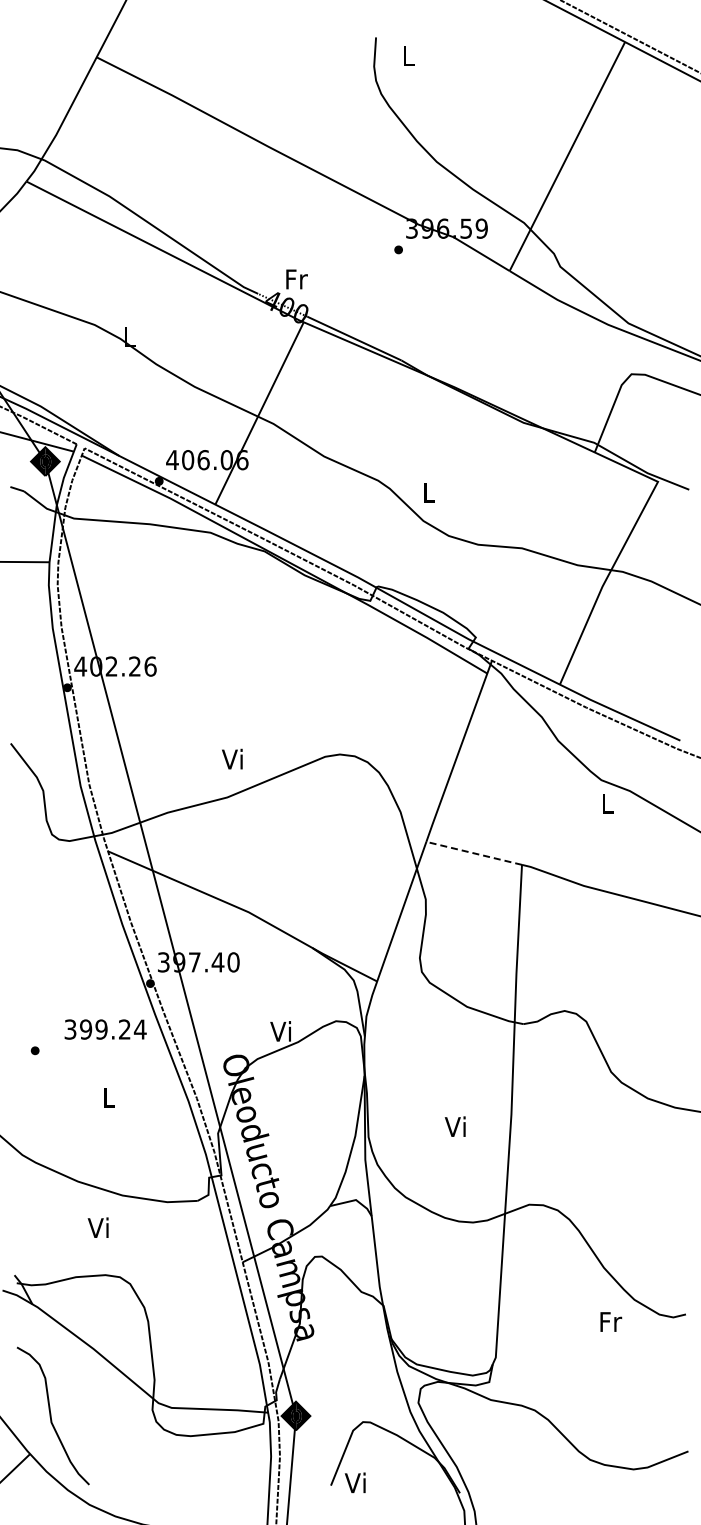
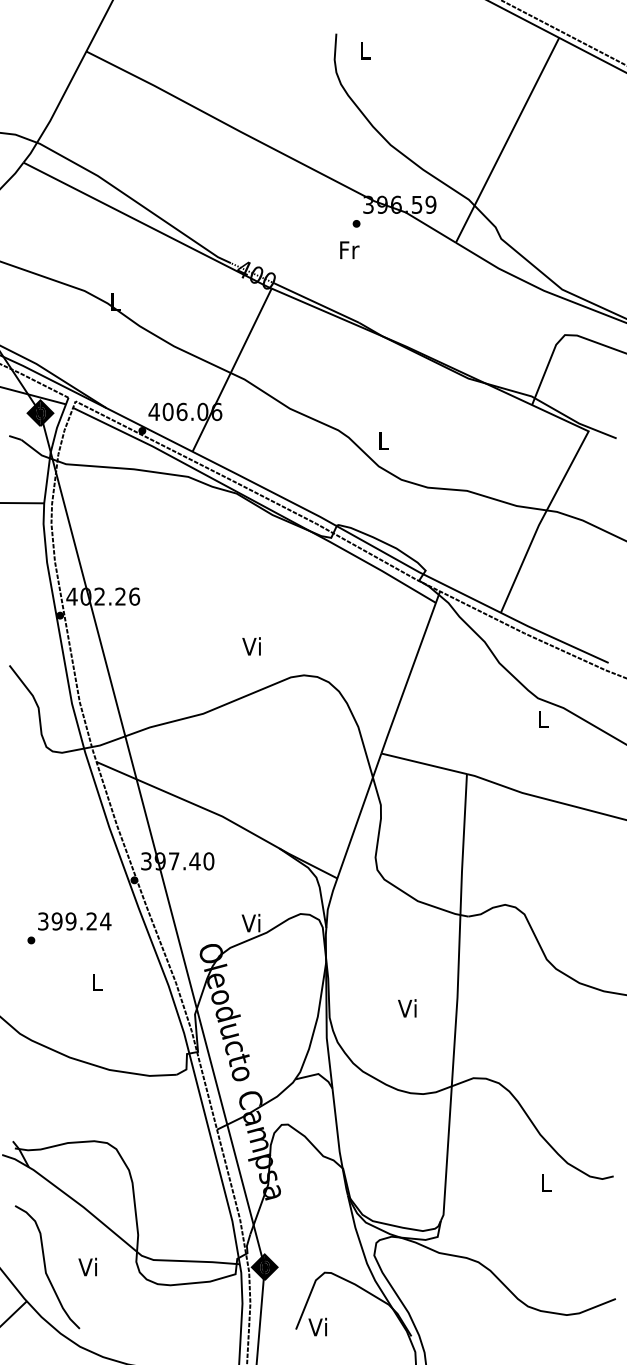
text: (296, 279) -> (349, 250), moved
text: (232, 758) -> (251, 645), moved
line: (473, 853) -> (423, 763), dashed -> solid
text: (105, 1029) -> (74, 921), moved
text: (97, 1227) -> (87, 1266), moved
text: (611, 1321) -> (547, 1182), Fr -> L

